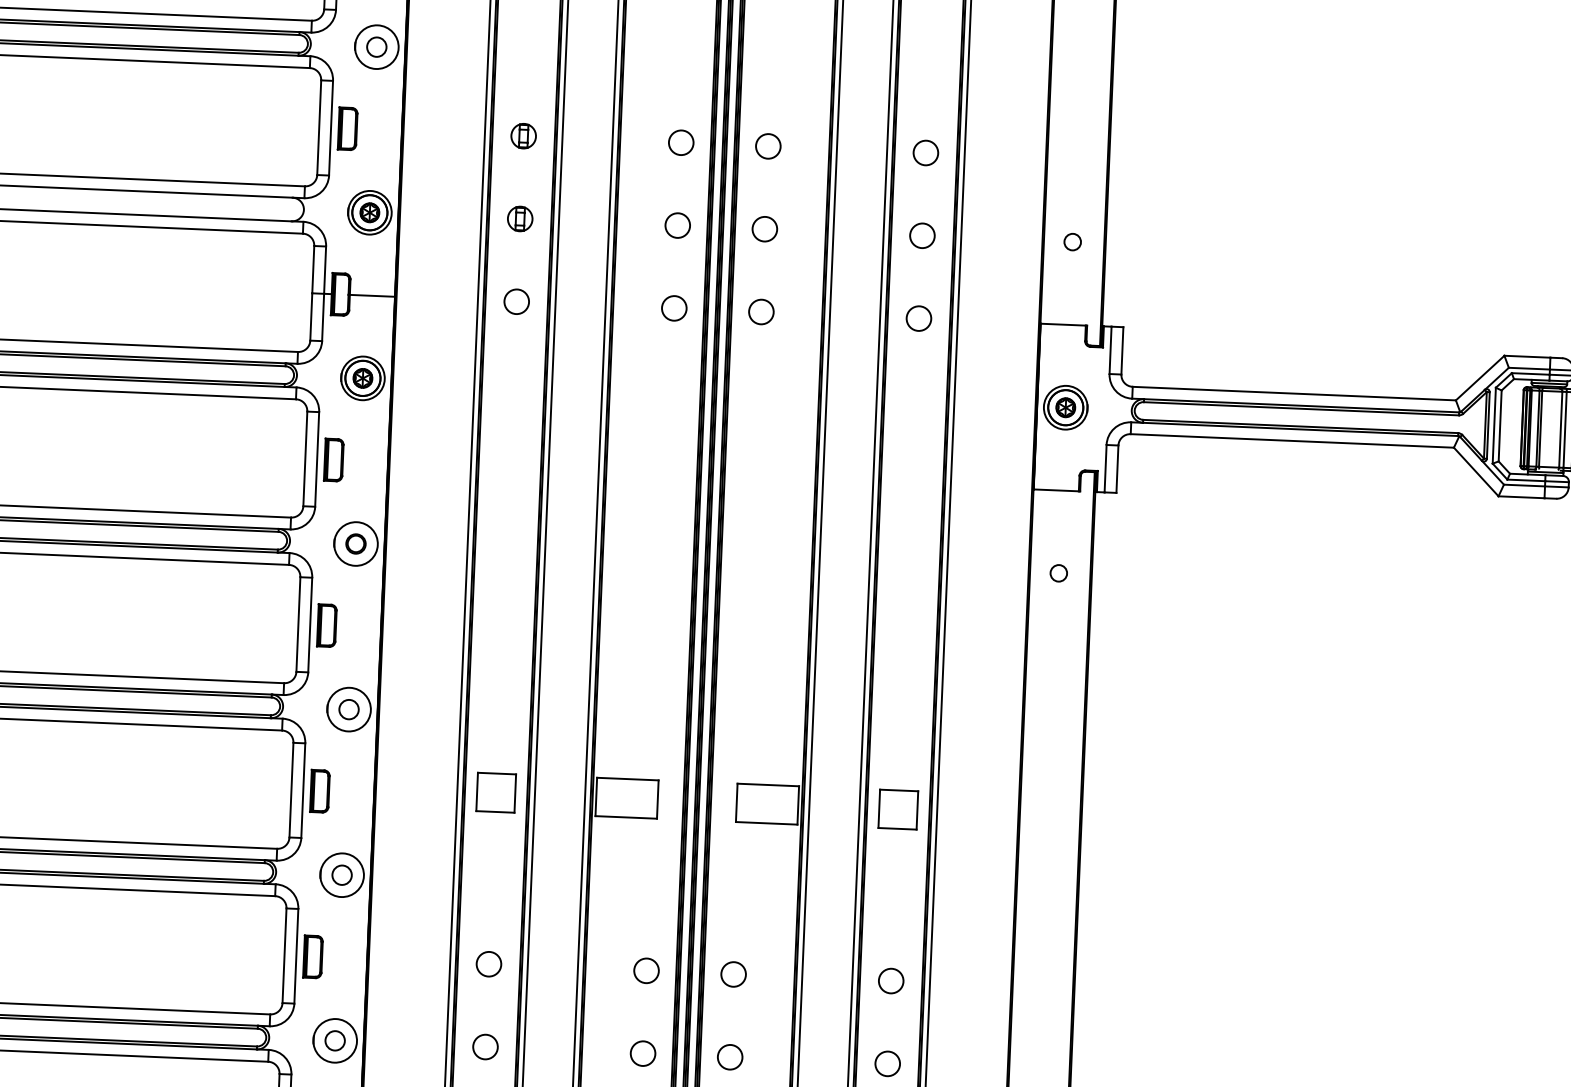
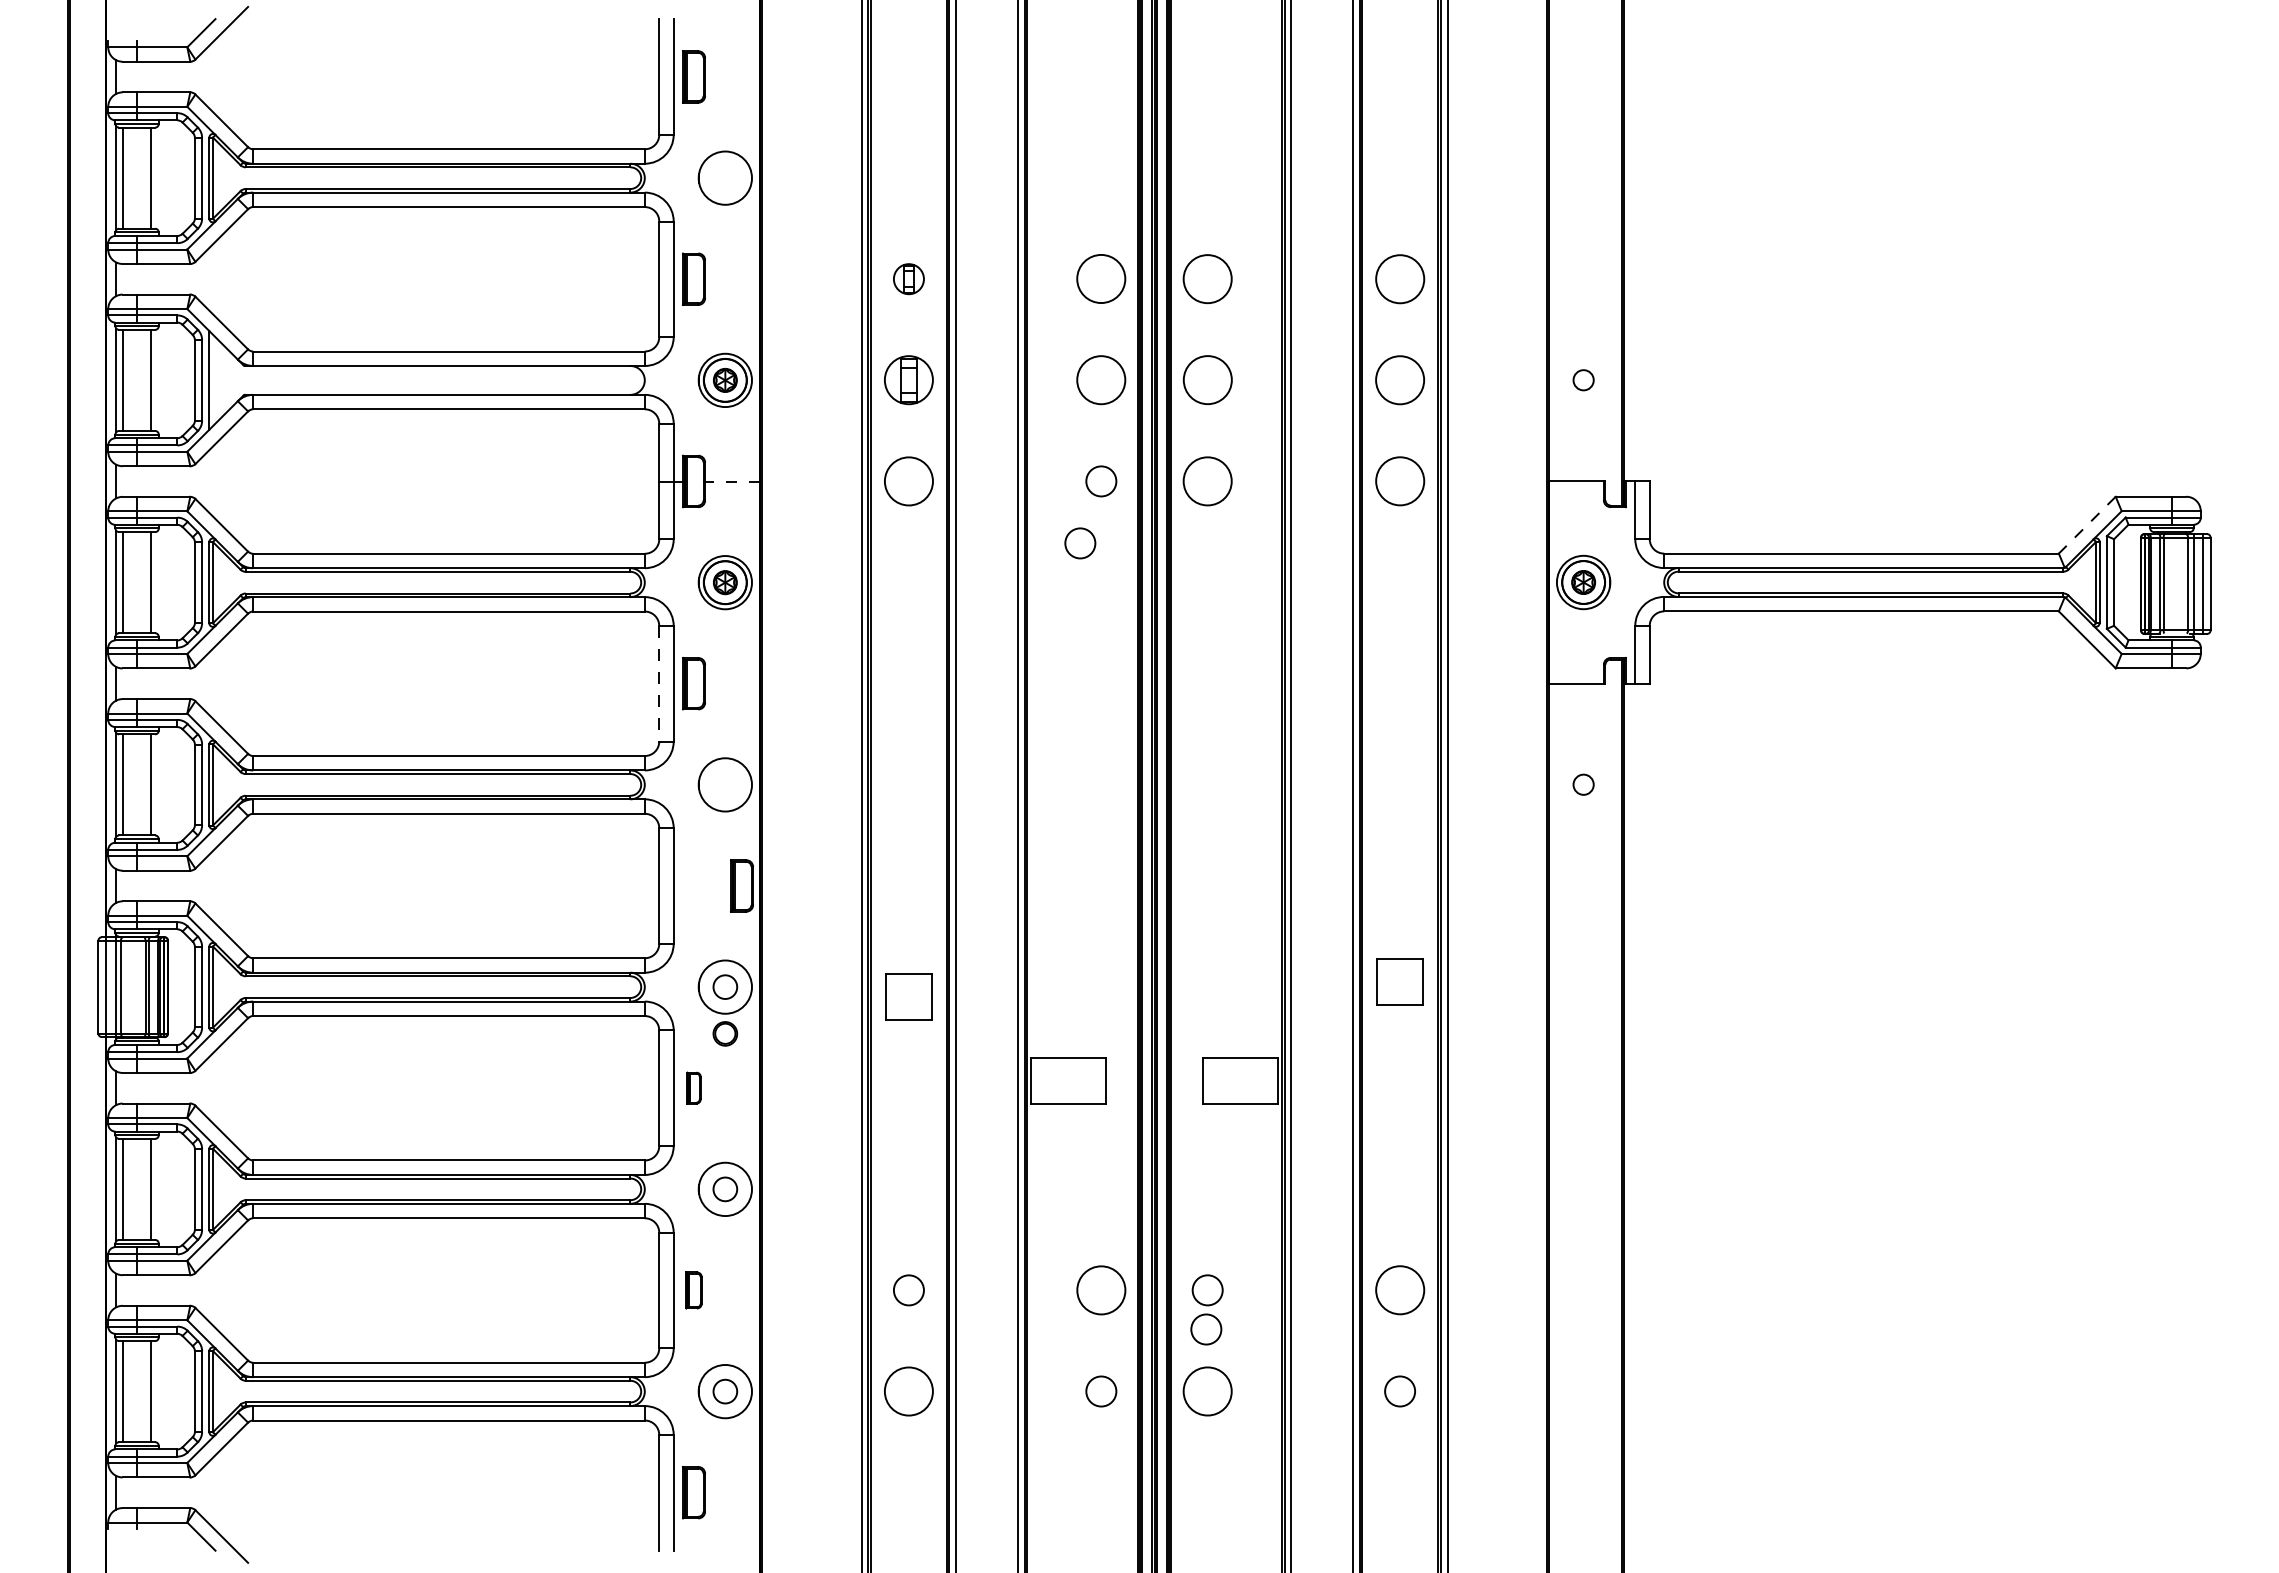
circle: (376, 46) -> (725, 177), removed
circle: (681, 143) -> (1101, 279), size x1.6
circle: (768, 146) -> (1207, 279), size x1.6
circle: (925, 152) -> (1399, 278), size x1.6
part: (519, 219) -> (908, 380), size x1.6
circle: (677, 225) -> (1101, 380), size x1.6
circle: (764, 229) -> (1207, 380), size x1.6
circle: (922, 236) -> (1400, 380), size x1.6
line: (372, 295) -> (732, 481), solid -> dashed
circle: (516, 301) -> (908, 481), size x1.6
circle: (761, 312) -> (1207, 481), size x1.6
circle: (918, 318) -> (1399, 481), size x1.6
circle: (655, 358) -> (1080, 543), added
line: (1479, 378) -> (2086, 525), solid -> dashed
line: (305, 458) -> (659, 683), solid -> dashed
part: (356, 543) -> (725, 1033), moved
part: (326, 625) -> (741, 885), moved
part: (319, 790) -> (693, 1087), size x0.6
part: (495, 792) -> (908, 996), moved
part: (897, 809) -> (1399, 981), moved
part: (312, 956) -> (693, 1290), size x0.7
circle: (646, 970) -> (1101, 1290), size x1.6
circle: (890, 981) -> (1399, 1290), size x1.6
circle: (731, 1006) -> (1206, 1329), added
circle: (485, 1047) -> (908, 1391), size x1.6
circle: (730, 1057) -> (1207, 1391), size x1.6

